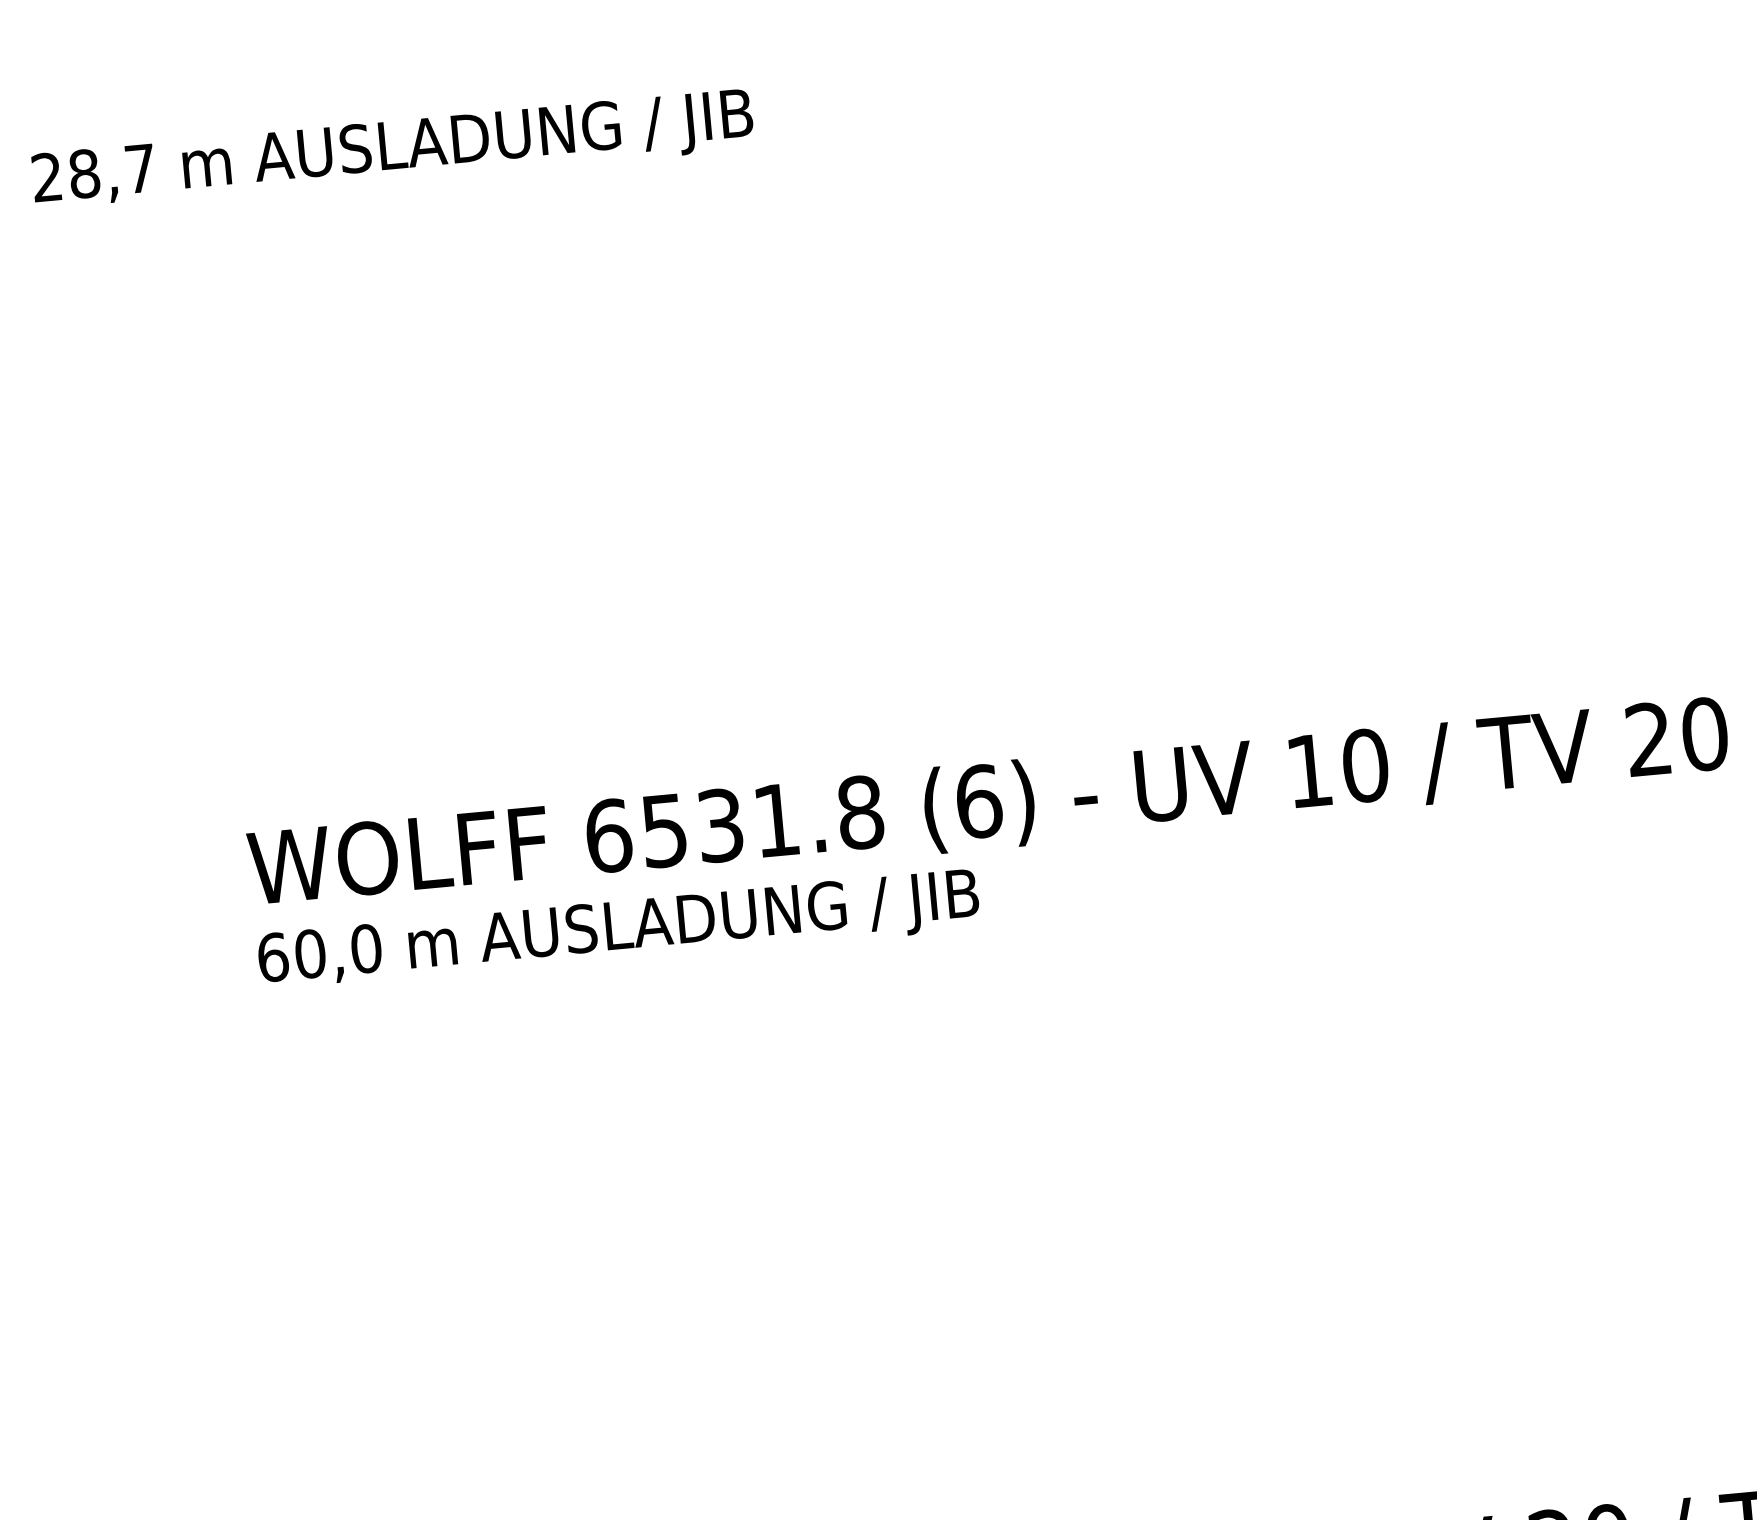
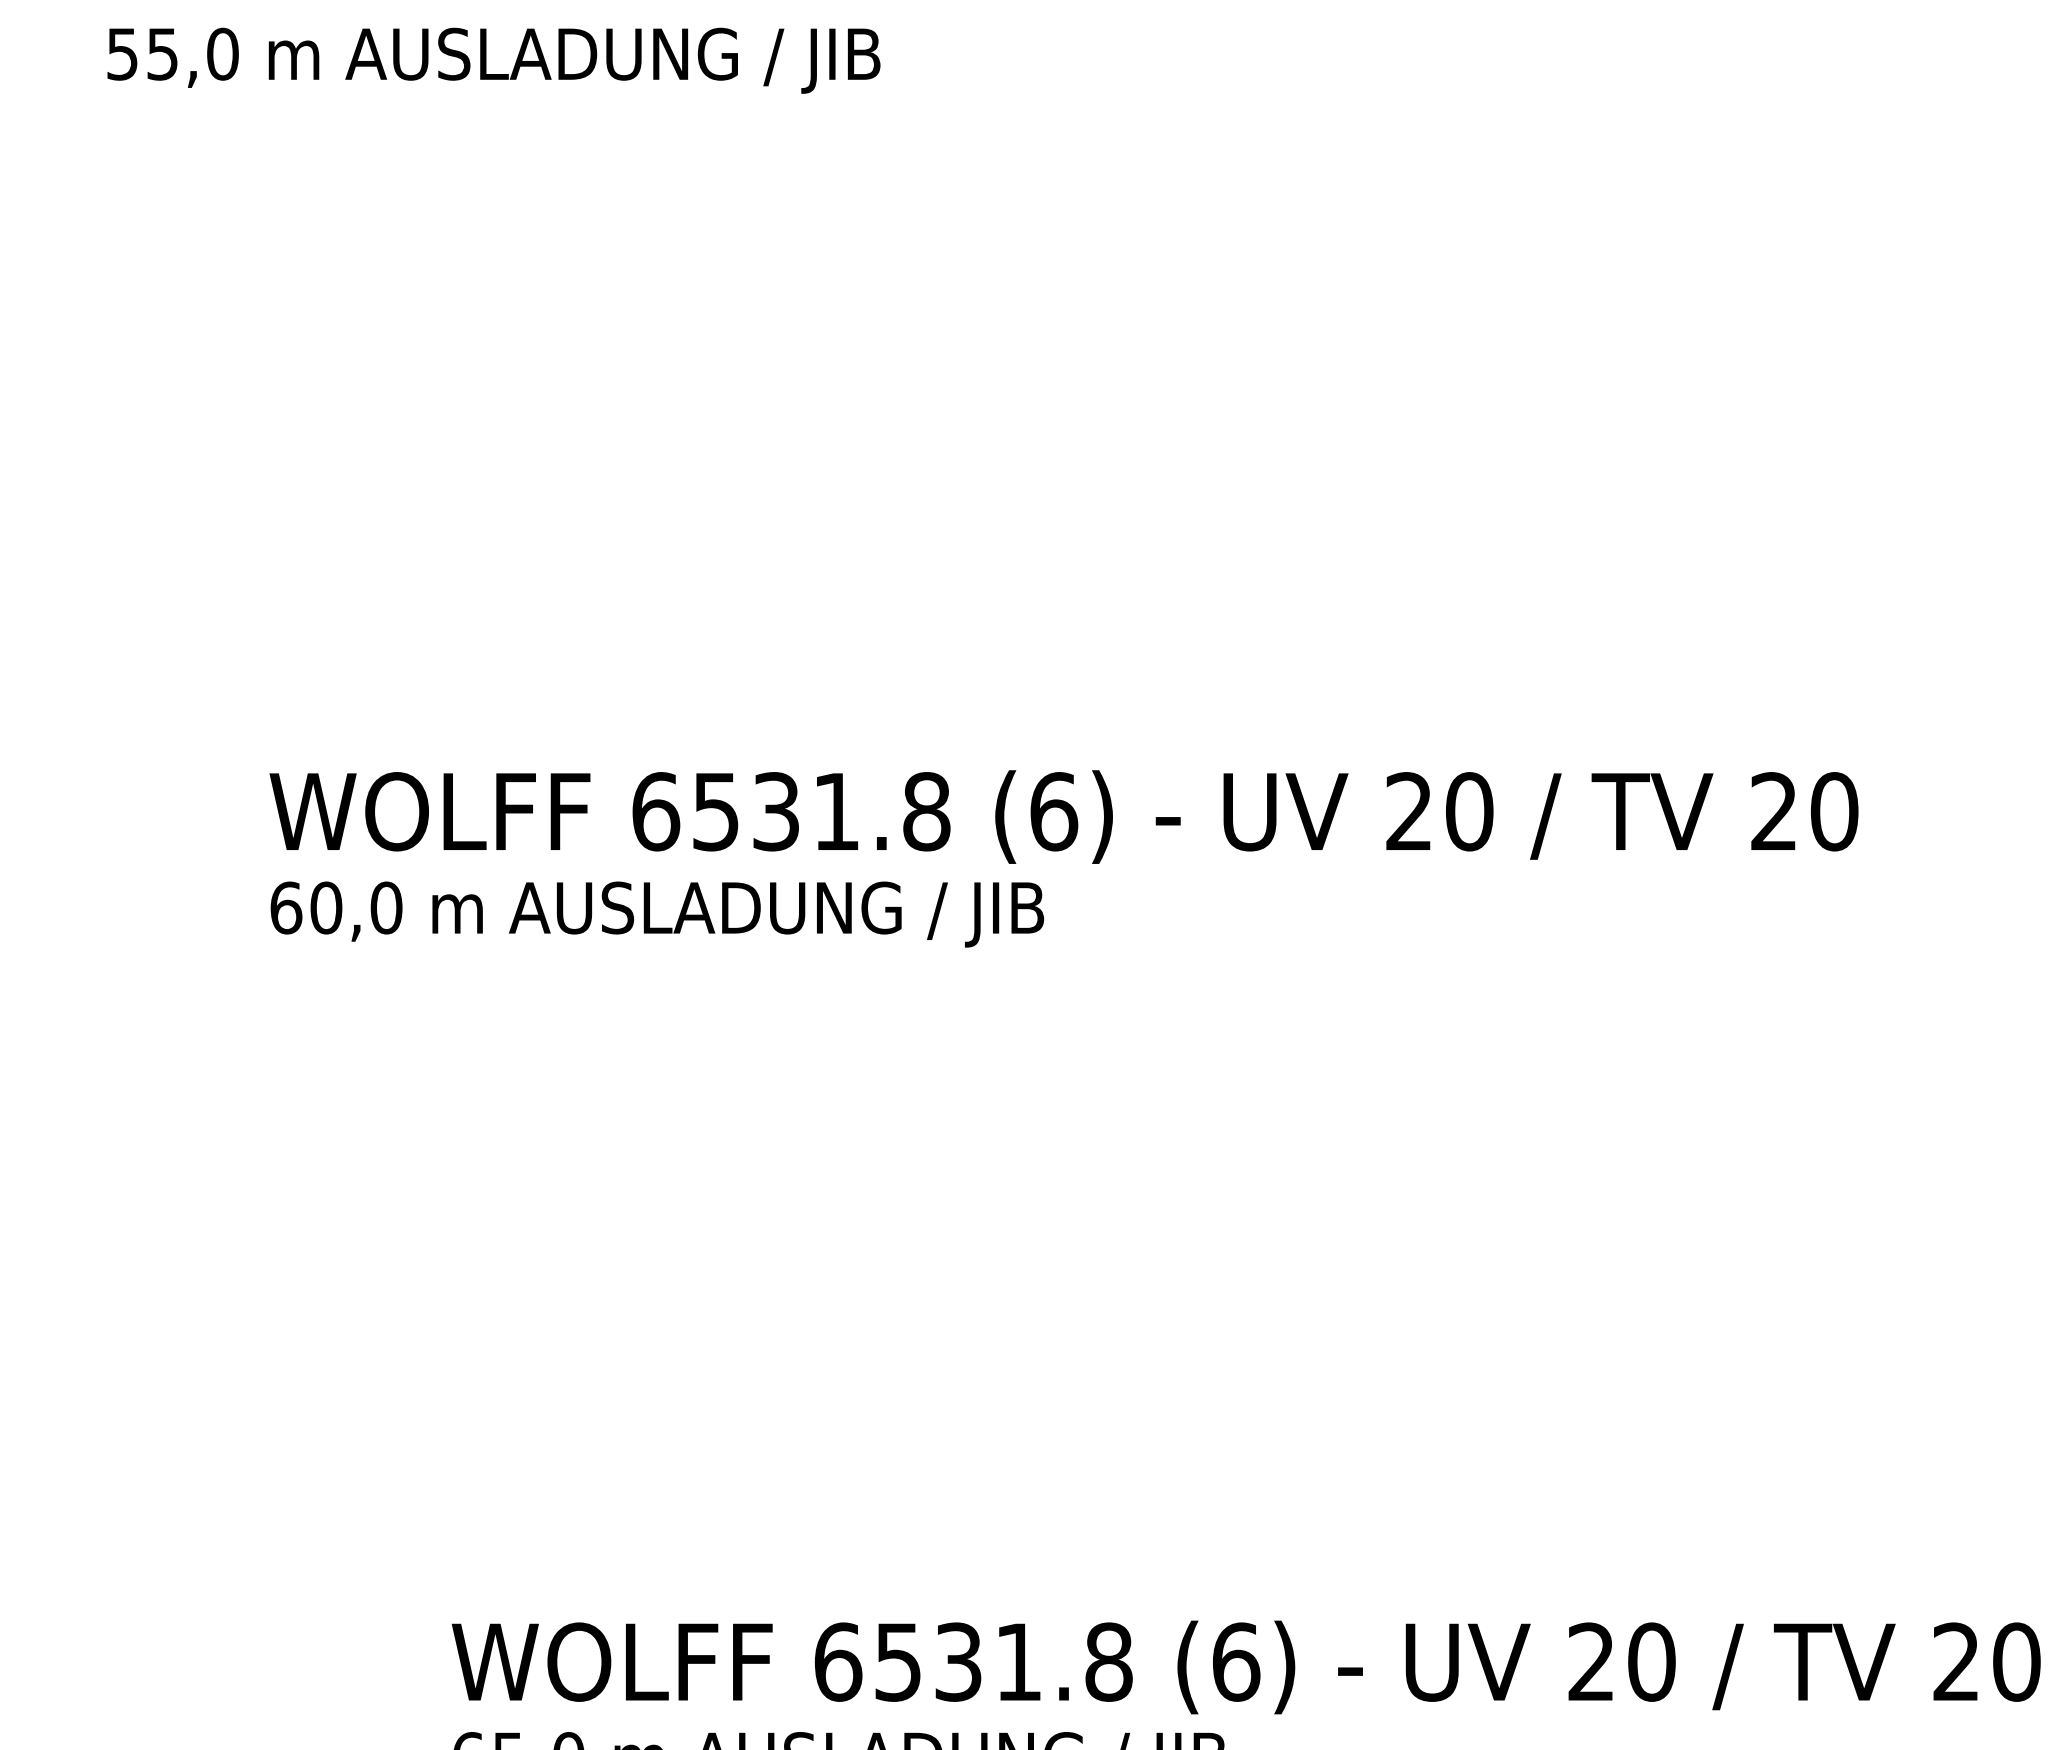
text: (93, 172) -> (172, 53), 28,7 -> 55,0
text: (1308, 769) -> (1408, 810), 10 -> 20

